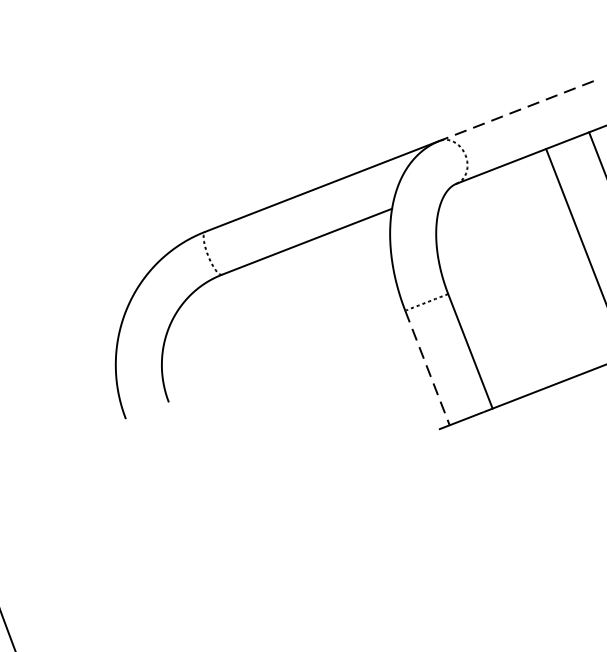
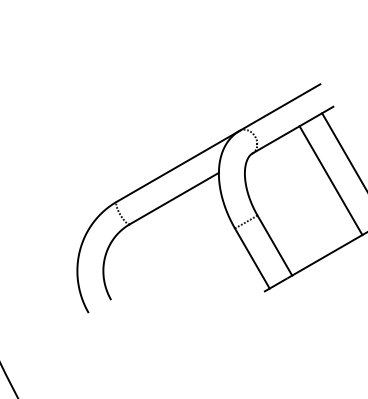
line: (515, 110) -> (279, 107), dashed -> solid
line: (427, 367) -> (252, 258), dashed -> solid

